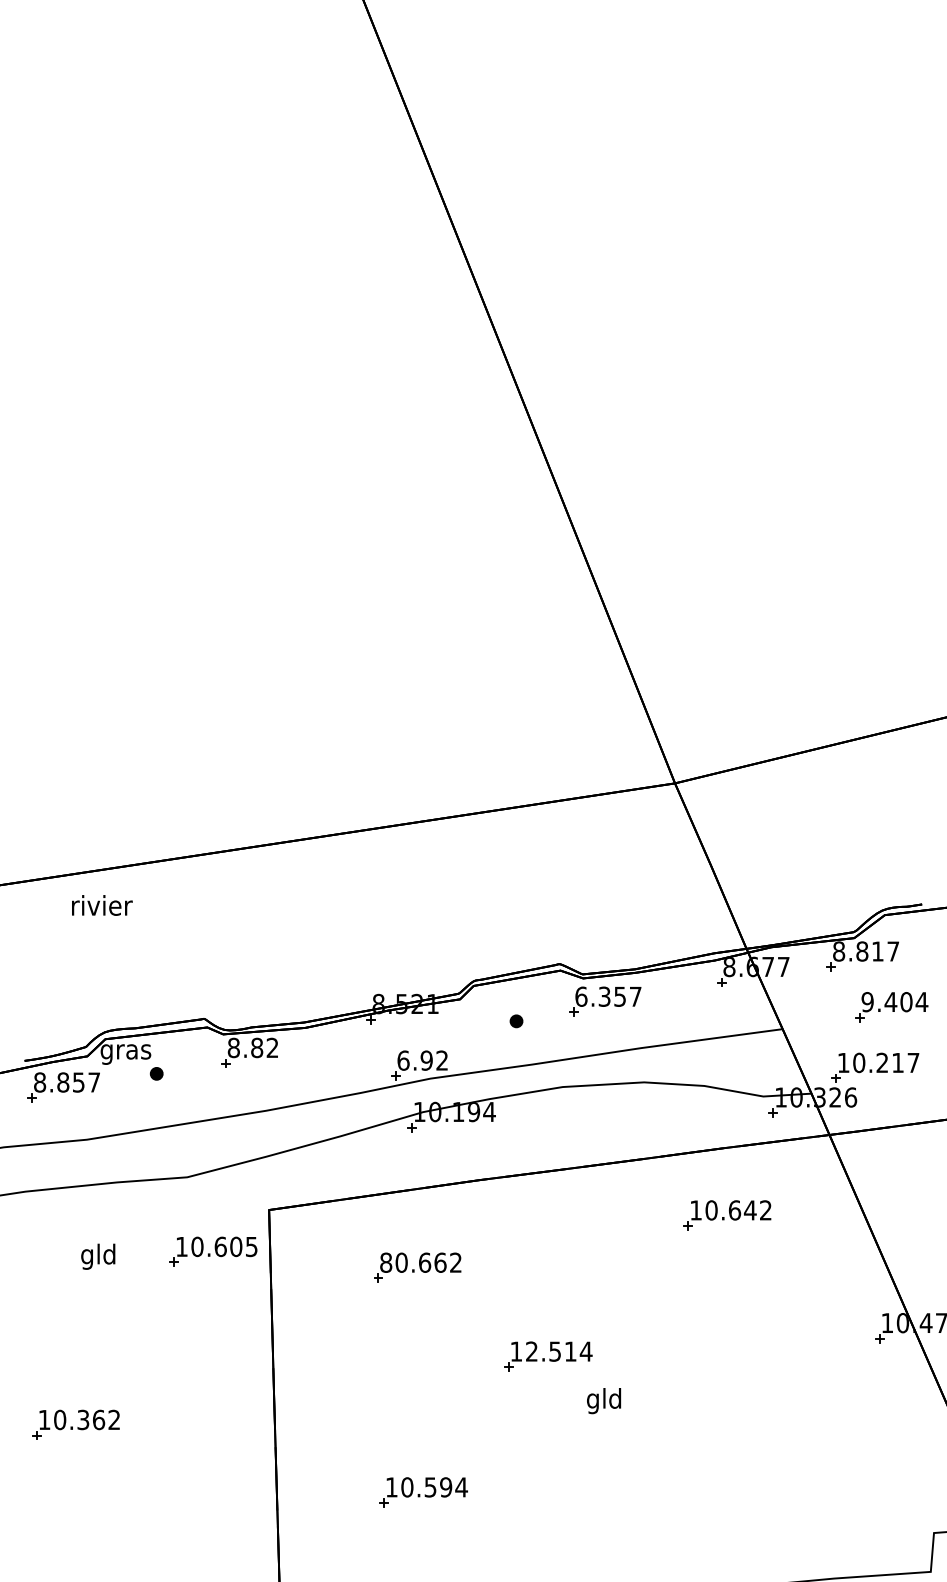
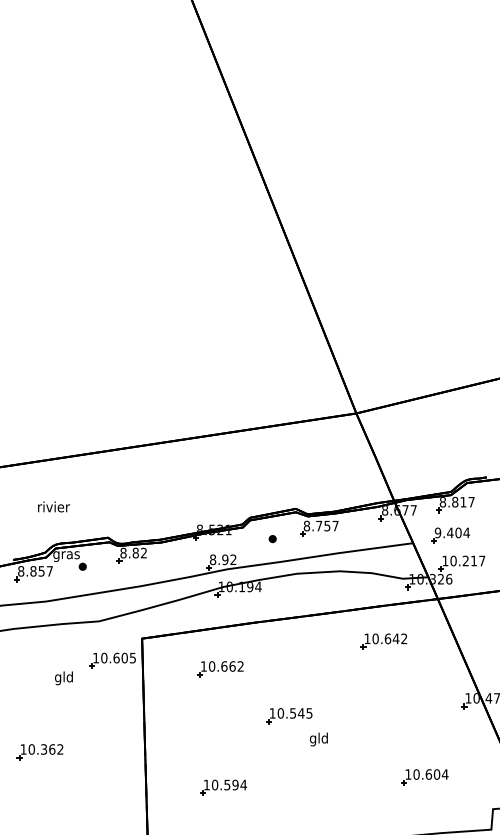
text: (103, 904) -> (54, 506), moved
text: (591, 995) -> (312, 525), 6.357 -> 8.757
part: (891, 1006) -> (450, 535), moved
text: (402, 1060) -> (212, 559), 6.92 -> 8.92
text: (97, 1257) -> (63, 678), moved
text: (385, 1262) -> (203, 666), 80.662 -> 10.662
text: (557, 1351) -> (294, 713), 12.514 -> 10.545
part: (804, 1473) -> (424, 777), added

